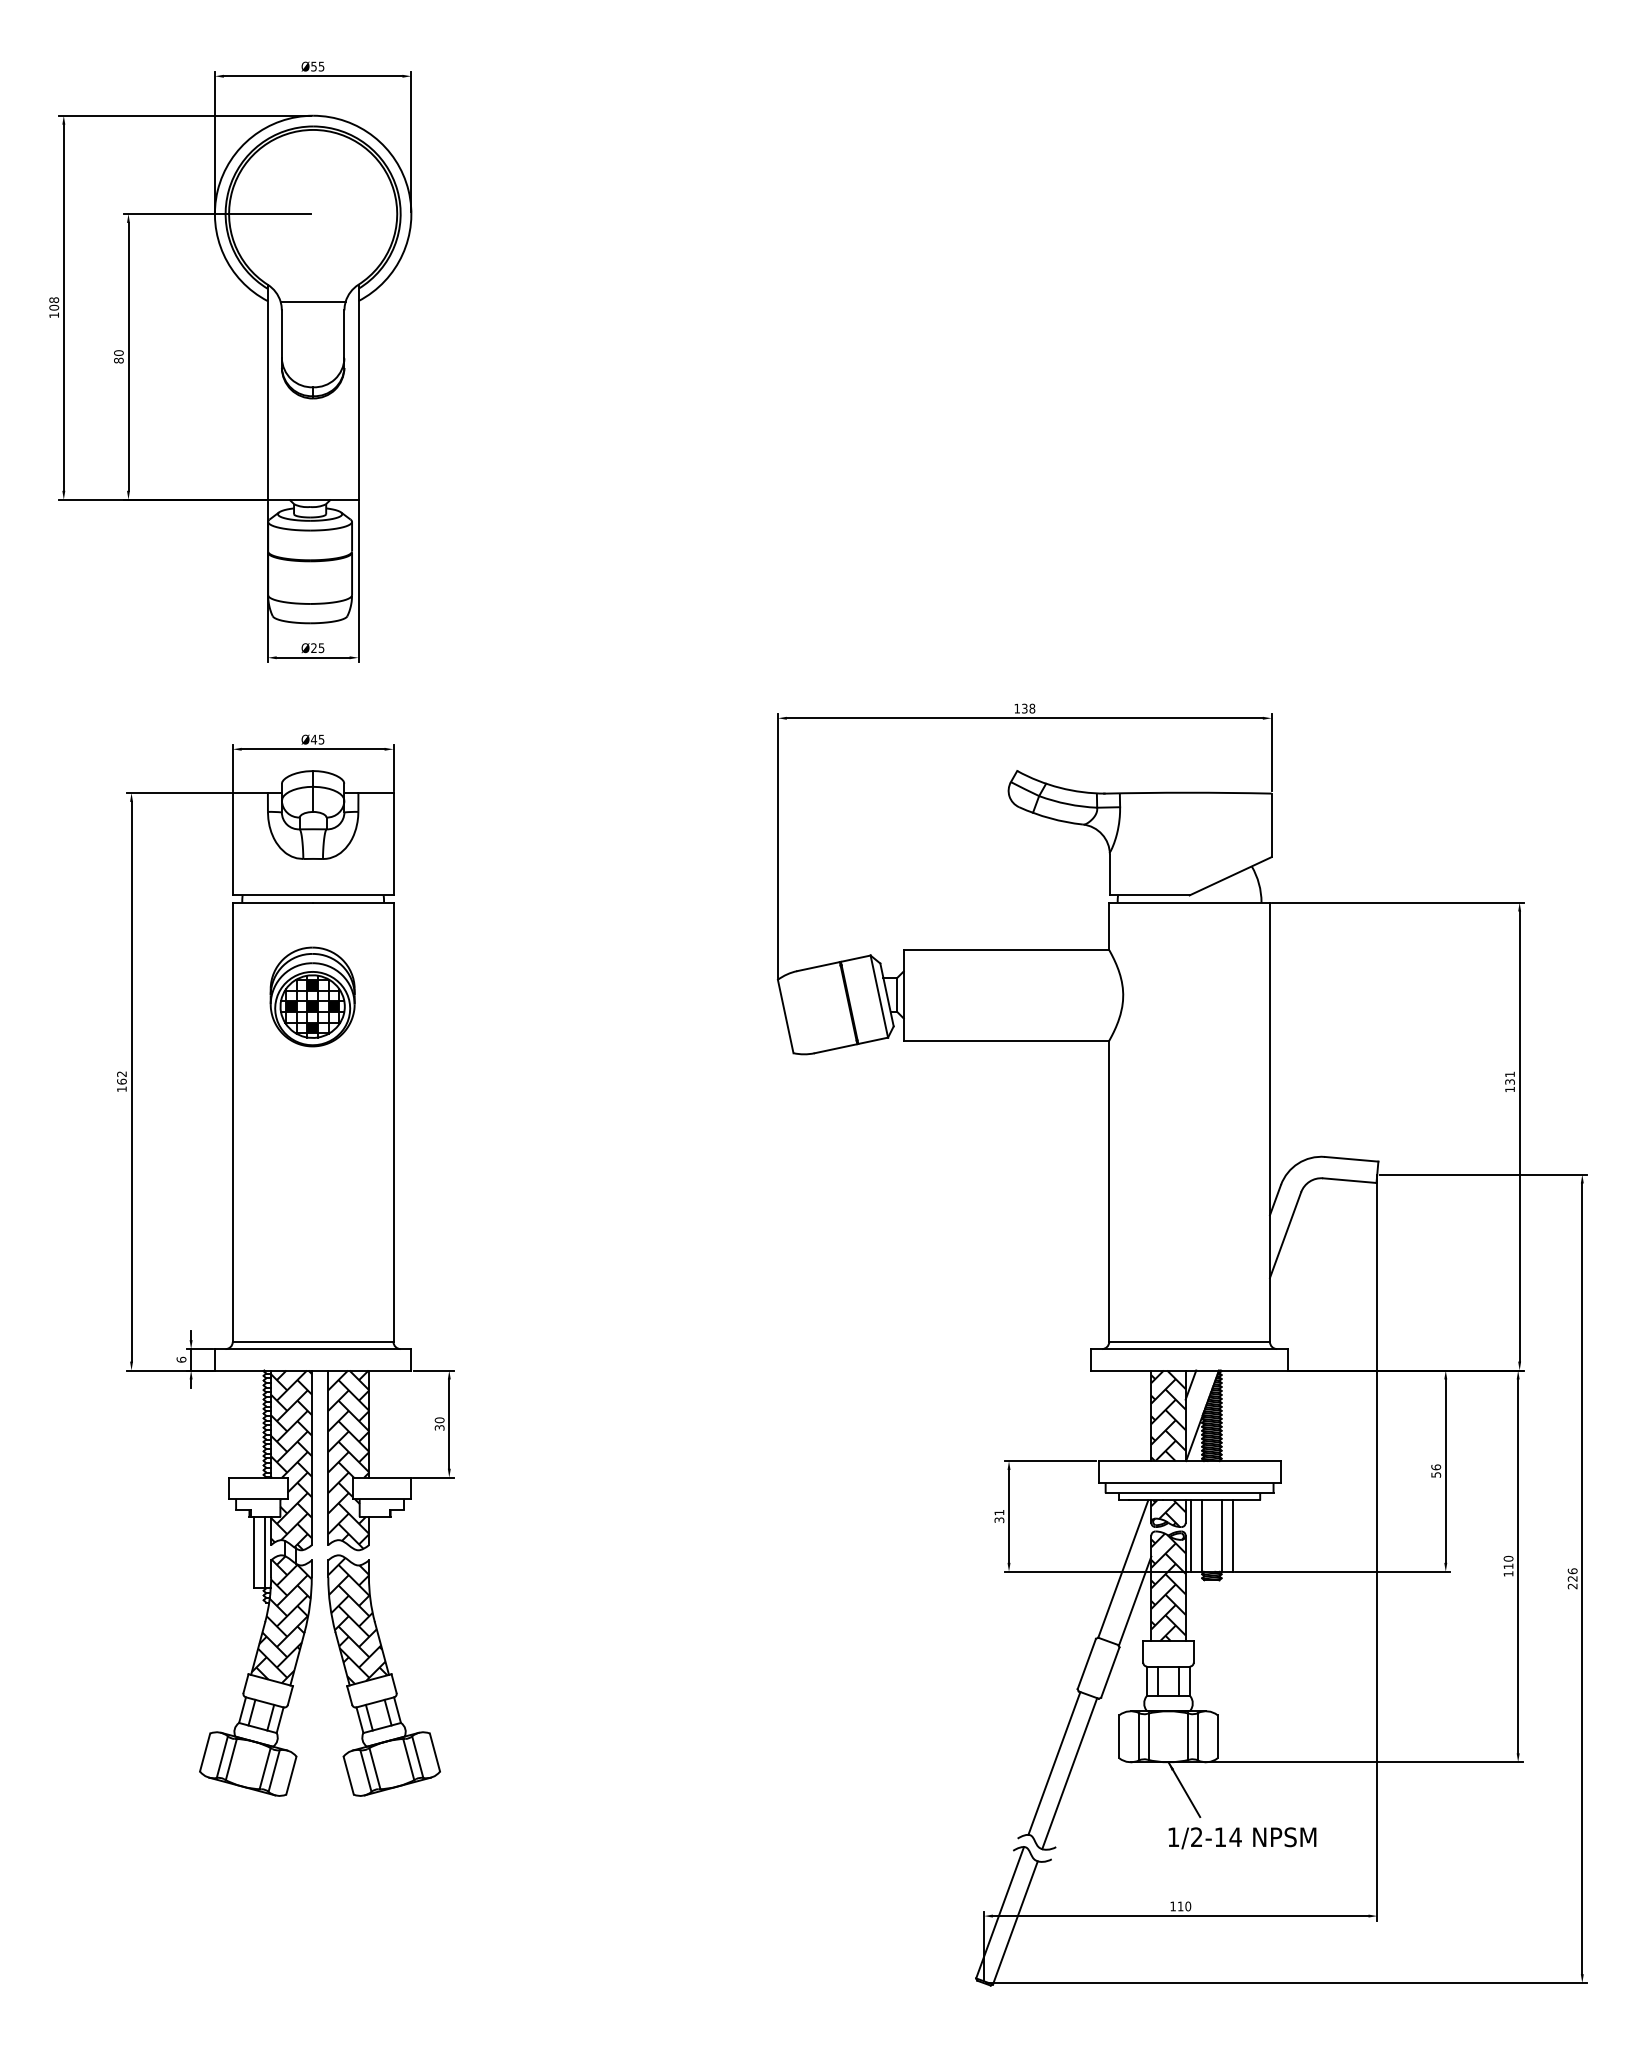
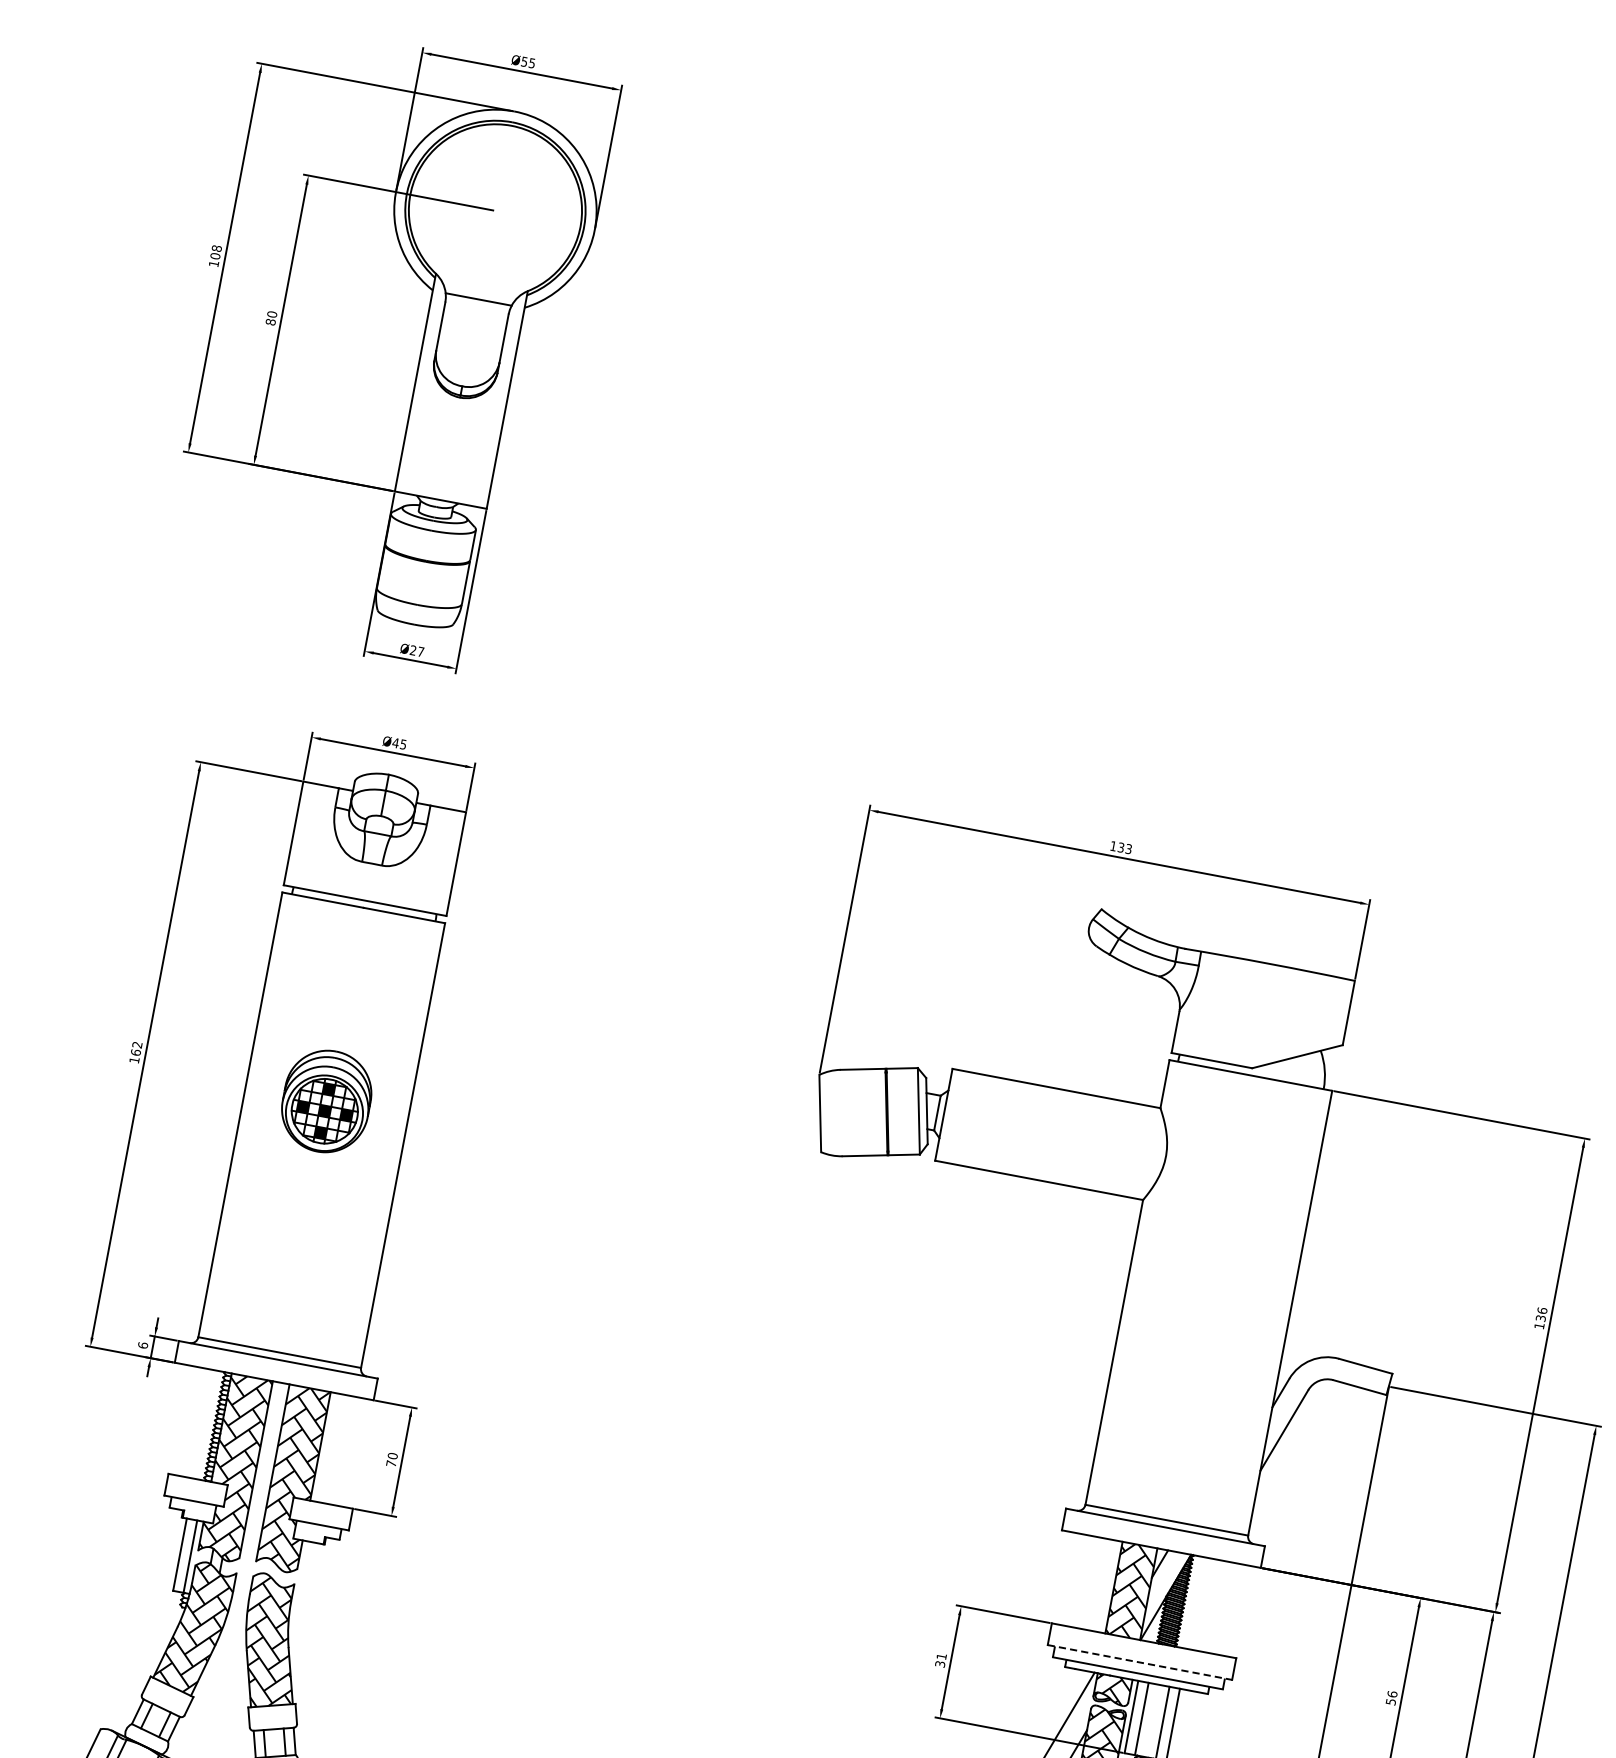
text: (321, 648) -> (420, 652), Ø25 -> Ø27
text: (1032, 708) -> (1128, 848), 138 -> 133
part: (312, 996) -> (326, 1100), moved
text: (1509, 1074) -> (1541, 1310), 131 -> 136
text: (439, 1427) -> (391, 1463), 30 -> 70
line: (1190, 1482) -> (1140, 1662), solid -> dashed

